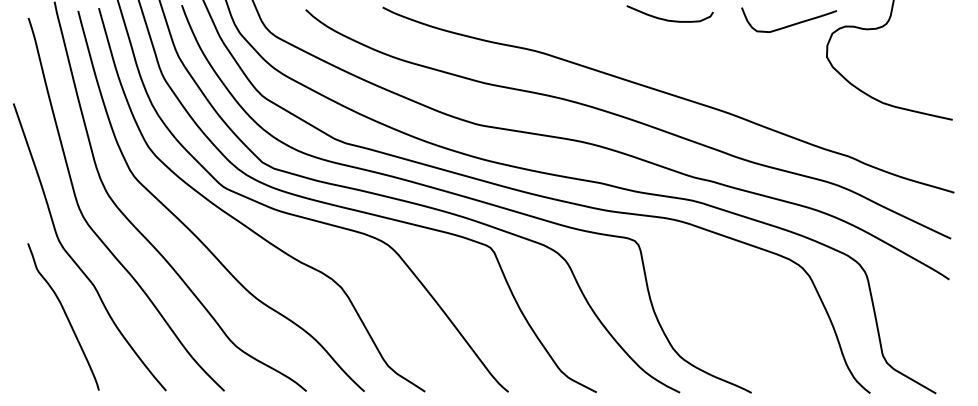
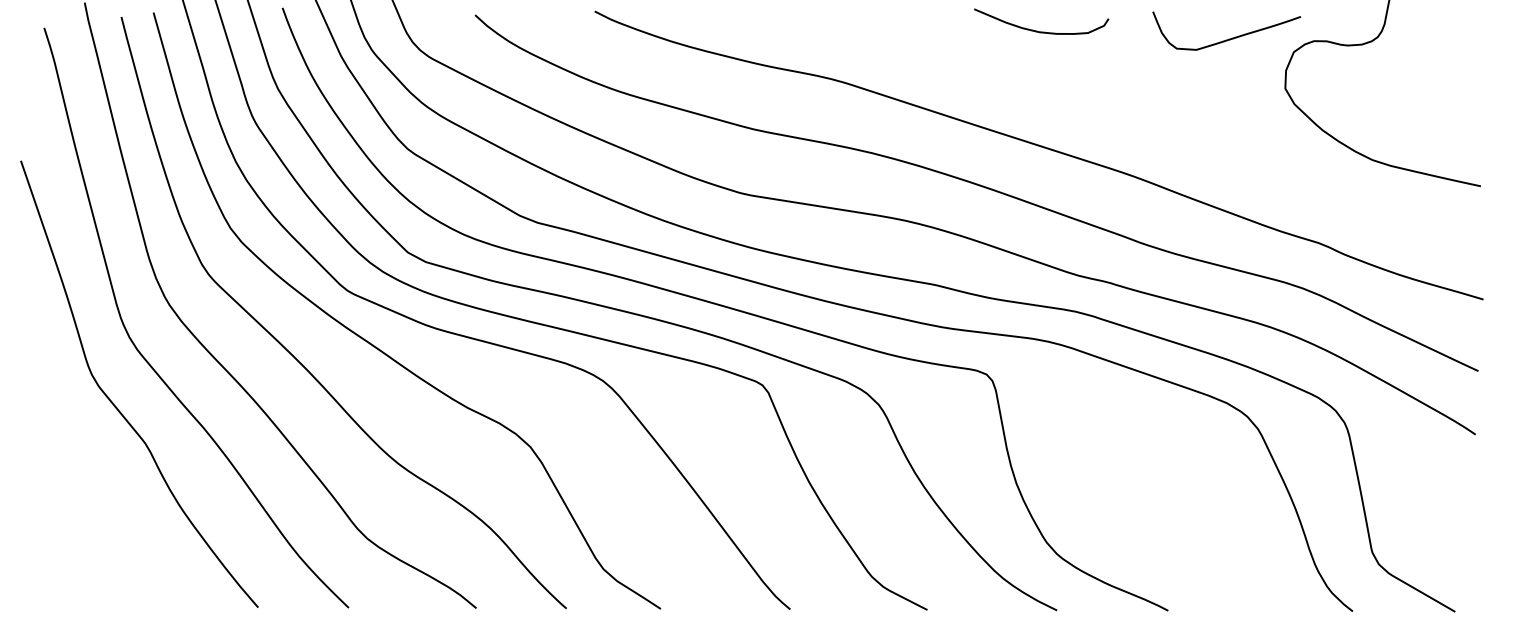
curve: (65, 316) -> (101, 491), removed

